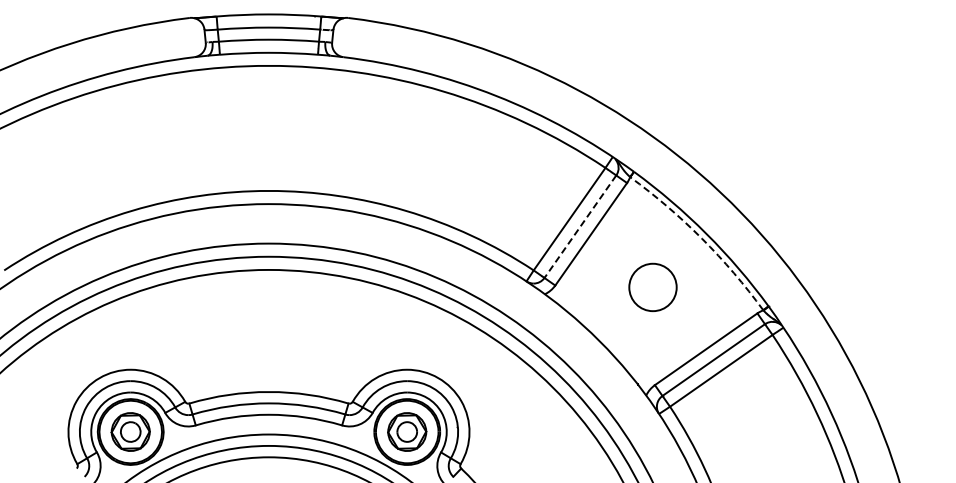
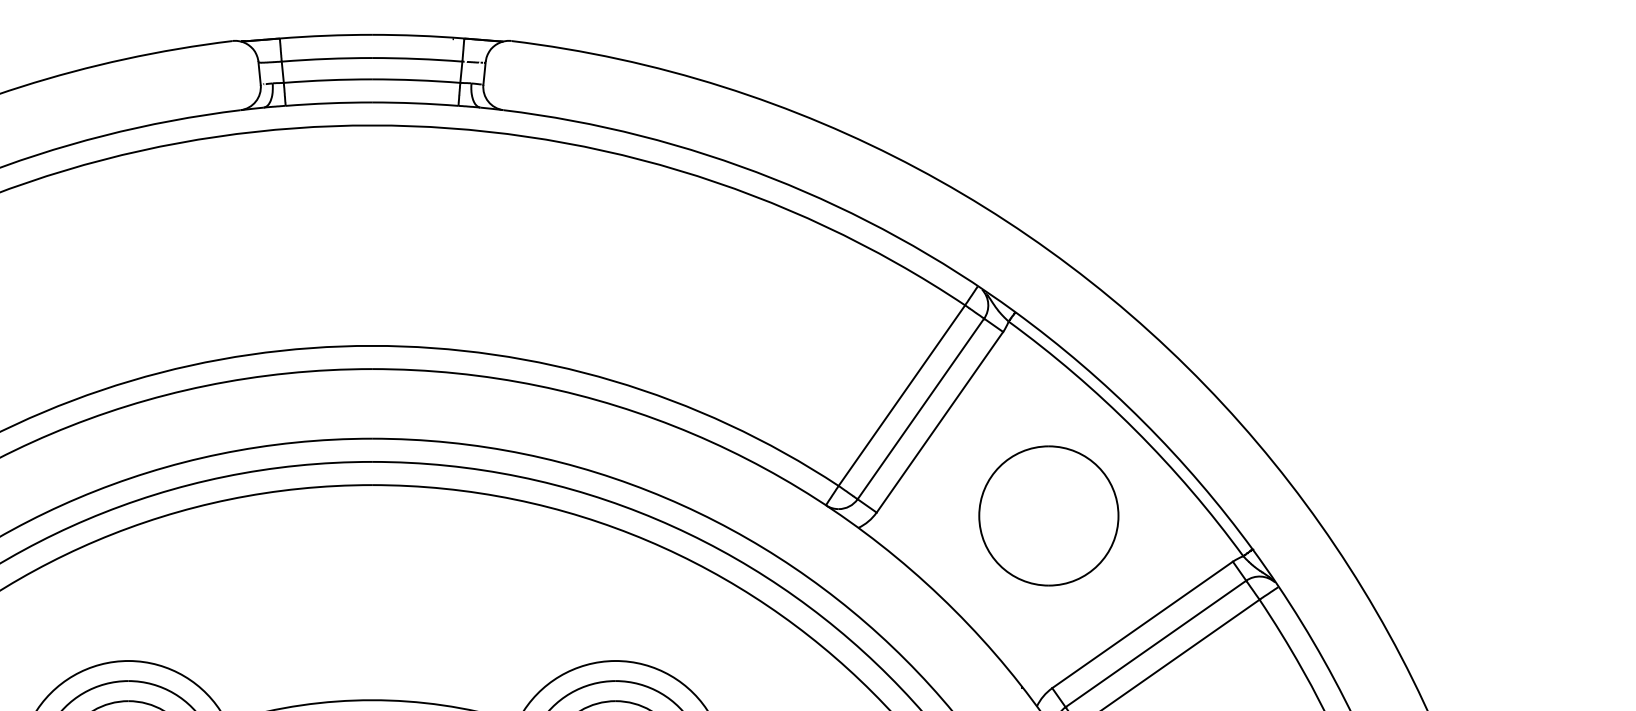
line: (580, 226) -> (921, 408), dashed -> solid
arc: (701, 238) -> (1134, 429), dashed -> solid
part: (652, 287) -> (1047, 516), size x1.67

